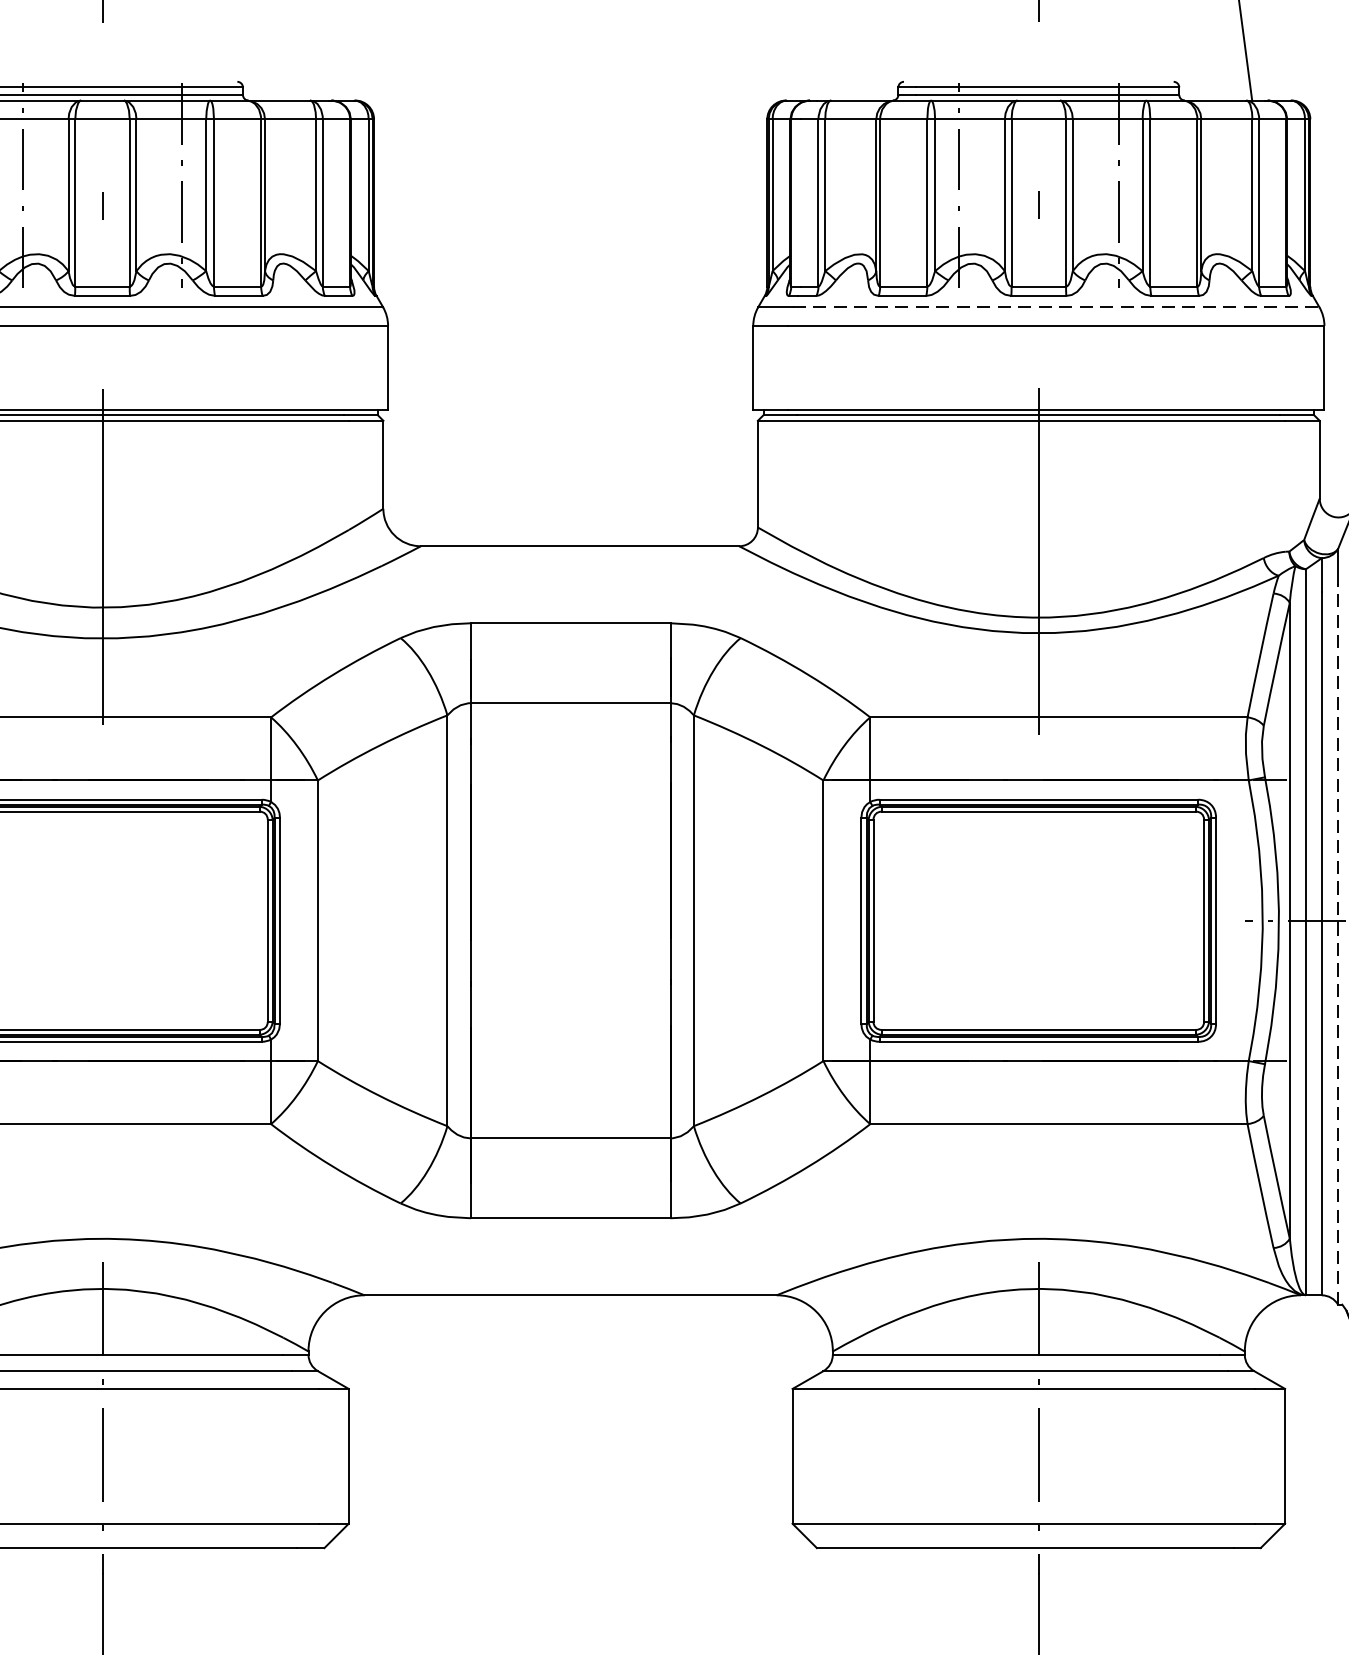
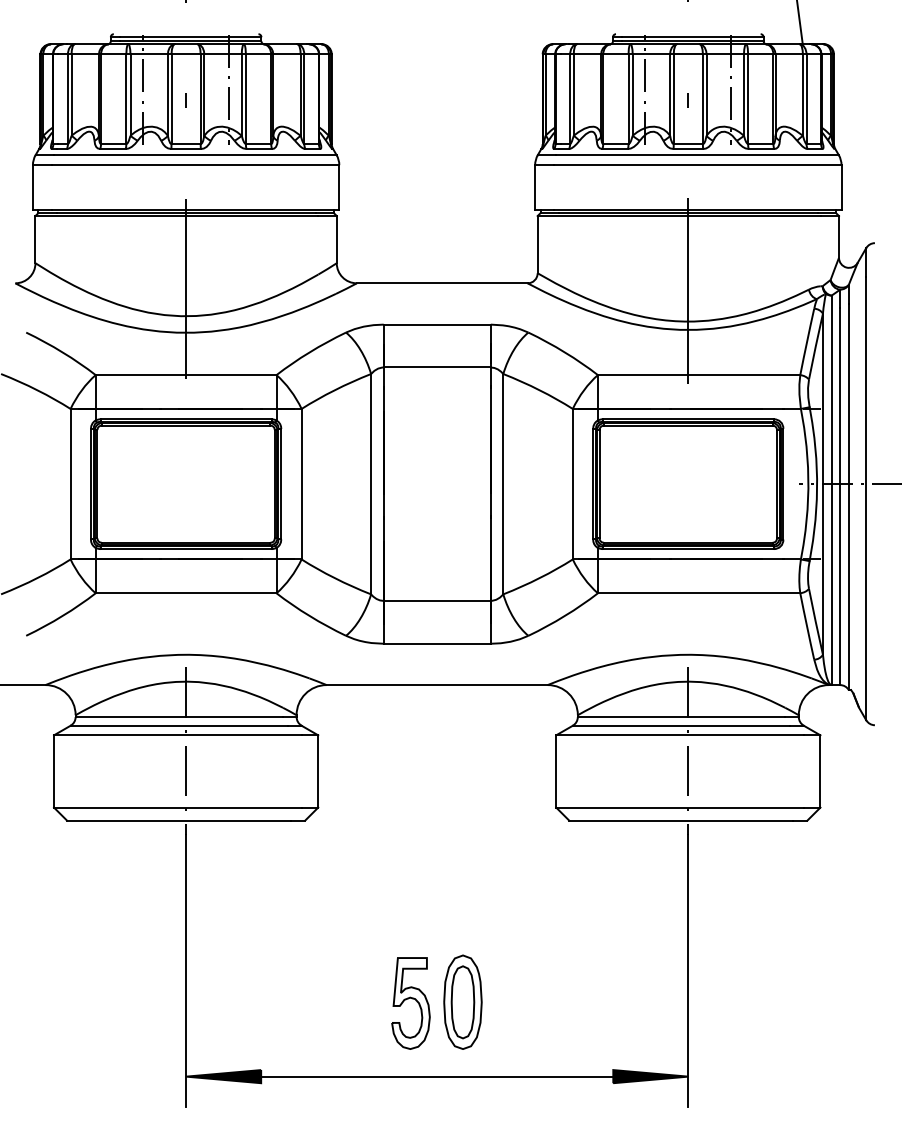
line: (1057, 307) -> (698, 155), dashed -> solid
line: (1337, 943) -> (848, 496), dashed -> solid

